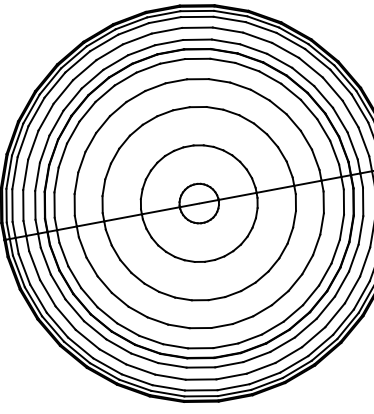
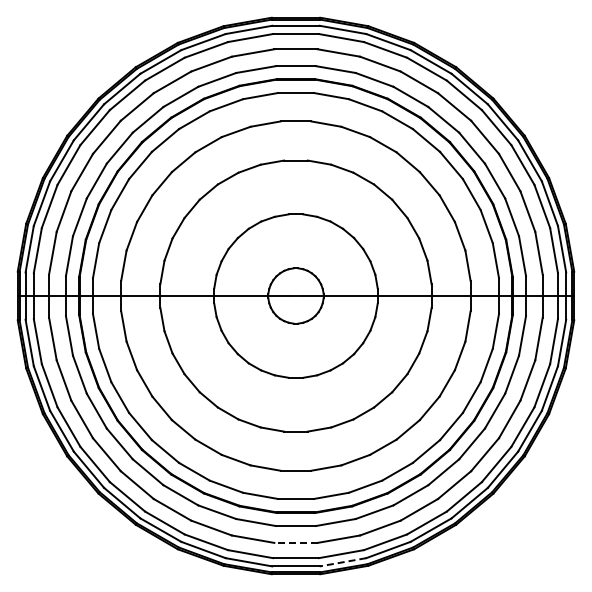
line: (231, 376) -> (296, 542), solid -> dashed
line: (266, 384) -> (342, 562), solid -> dashed

